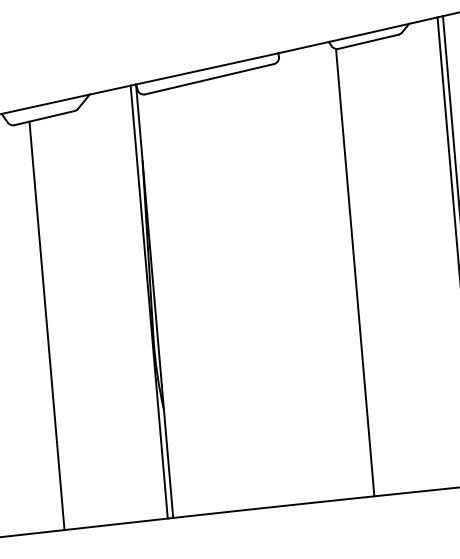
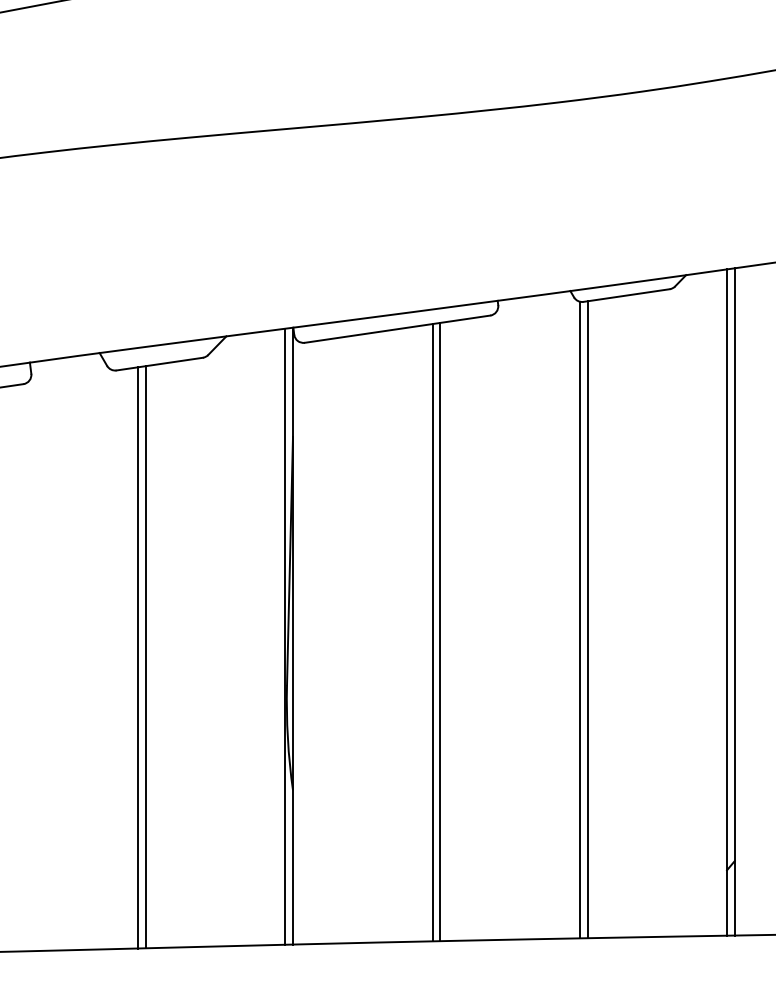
line: (360, 271) -> (587, 619), added
line: (258, 289) -> (440, 631), added
line: (252, 290) -> (432, 632), added
line: (52, 325) -> (145, 657), added

